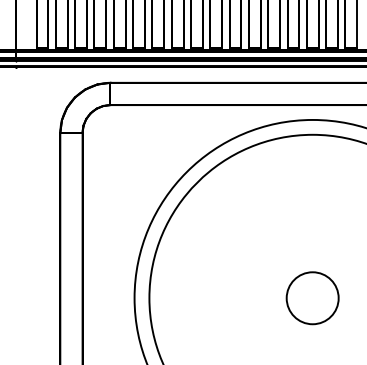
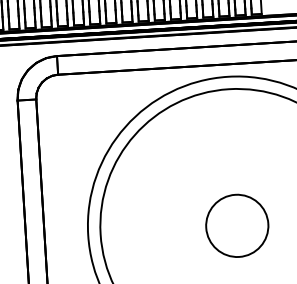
circle: (312, 298) -> (237, 226), size x1.43

